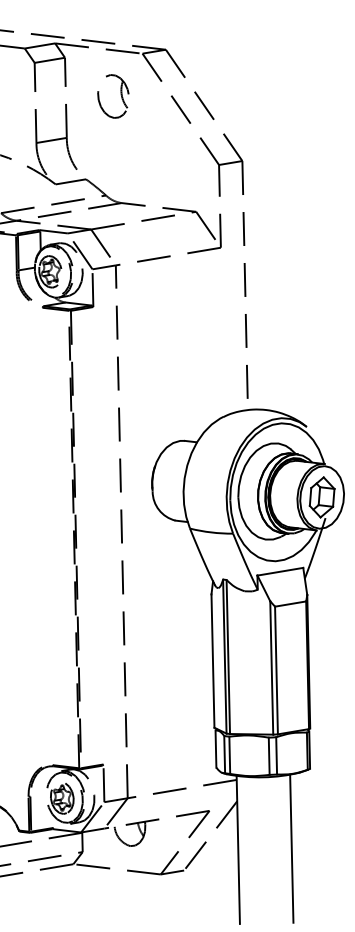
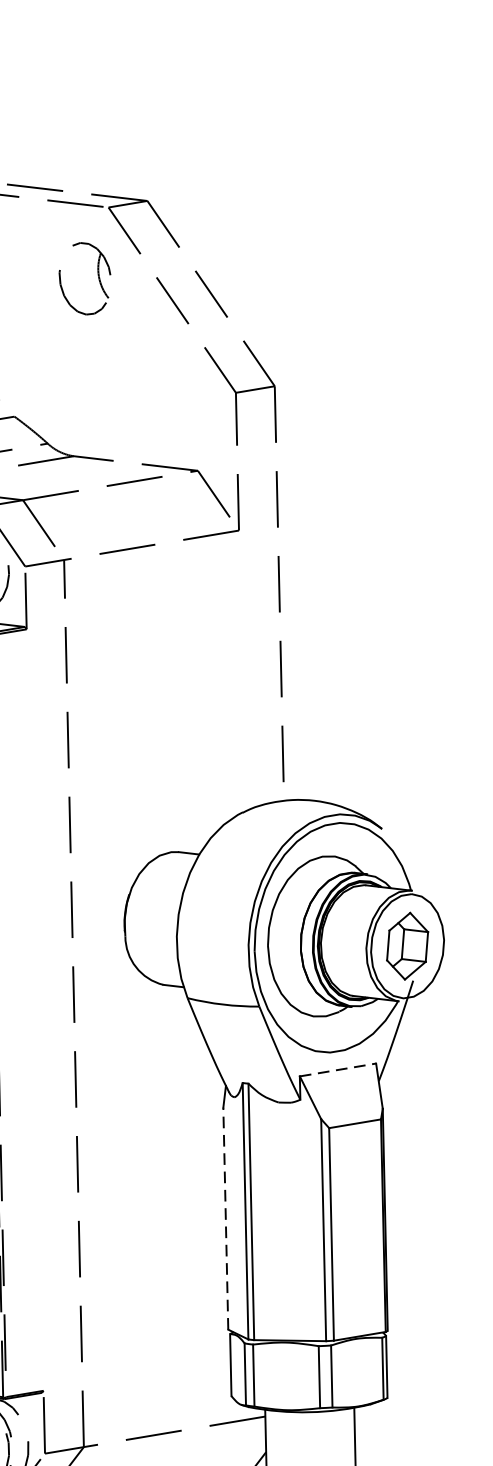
part: (120, 95) -> (96, 277), moved
line: (280, 571) -> (338, 1069), solid -> dashed
line: (212, 661) -> (225, 1219), solid -> dashed

